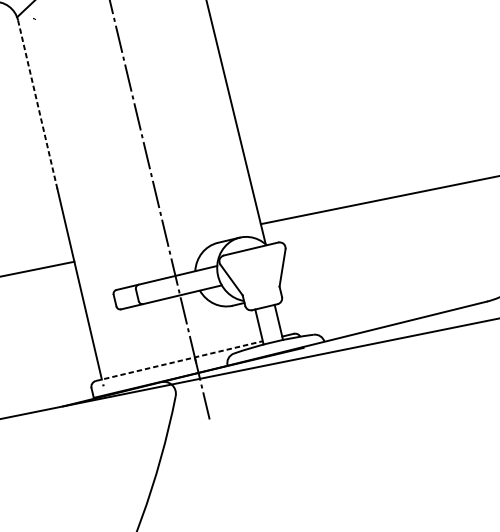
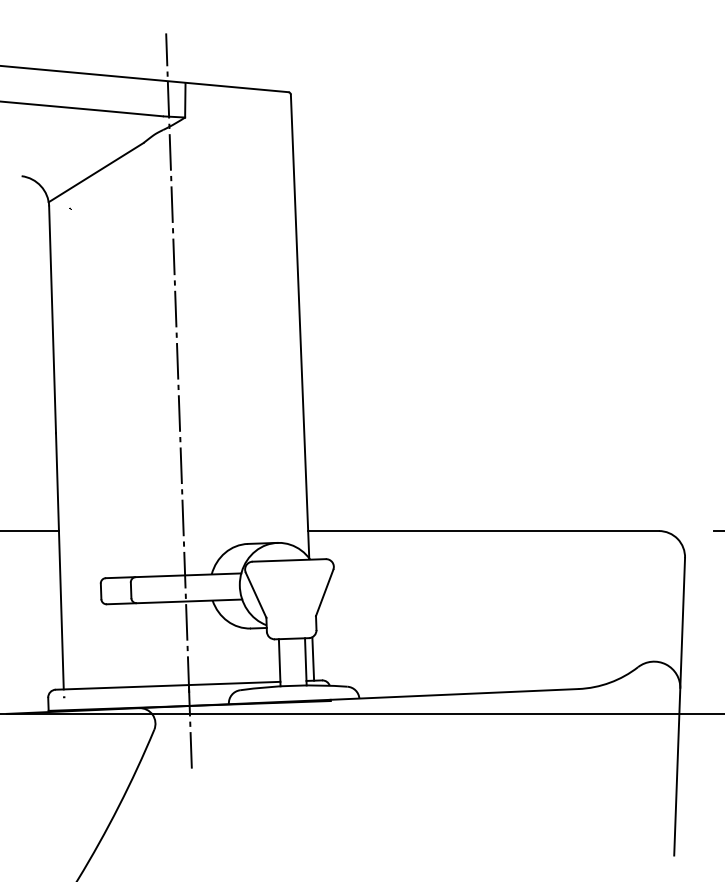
line: (37, 104) -> (52, 319), dashed -> solid
line: (284, 319) -> (313, 659), added
line: (179, 360) -> (168, 685), dashed -> solid

